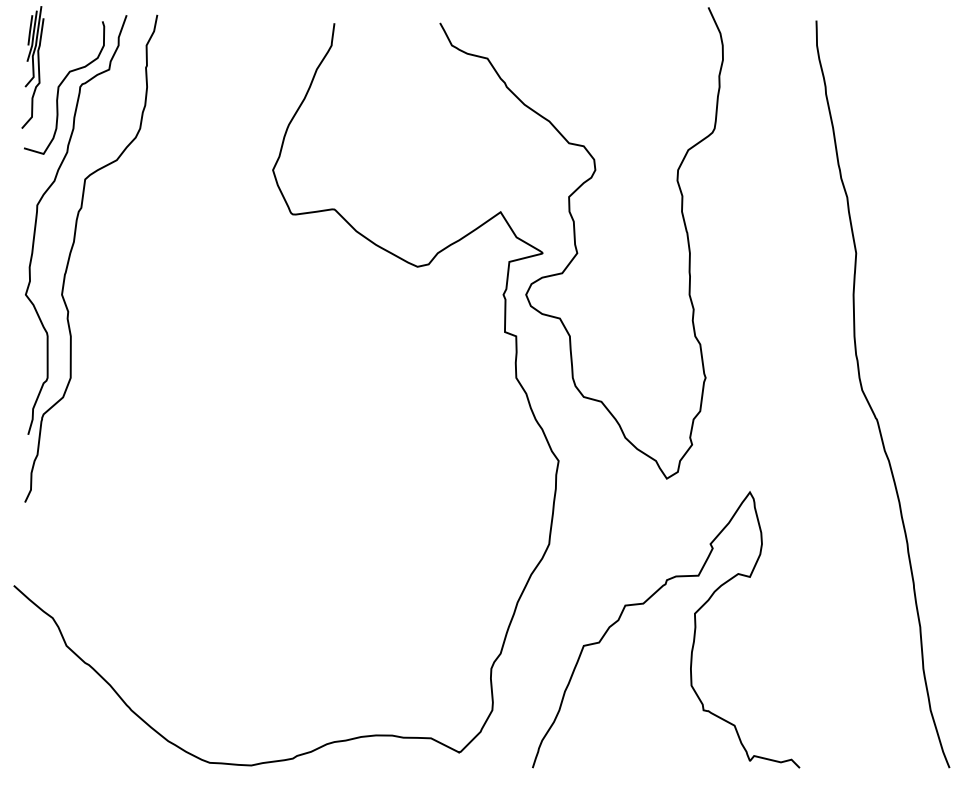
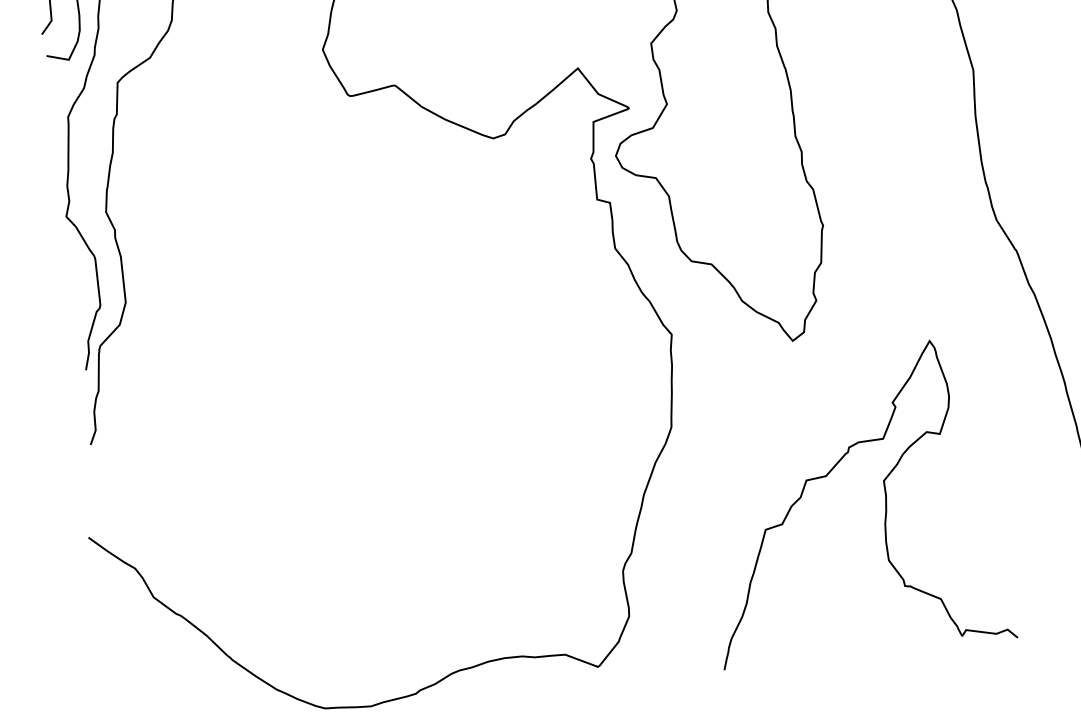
curve: (693, 633) -> (884, 502), moved

